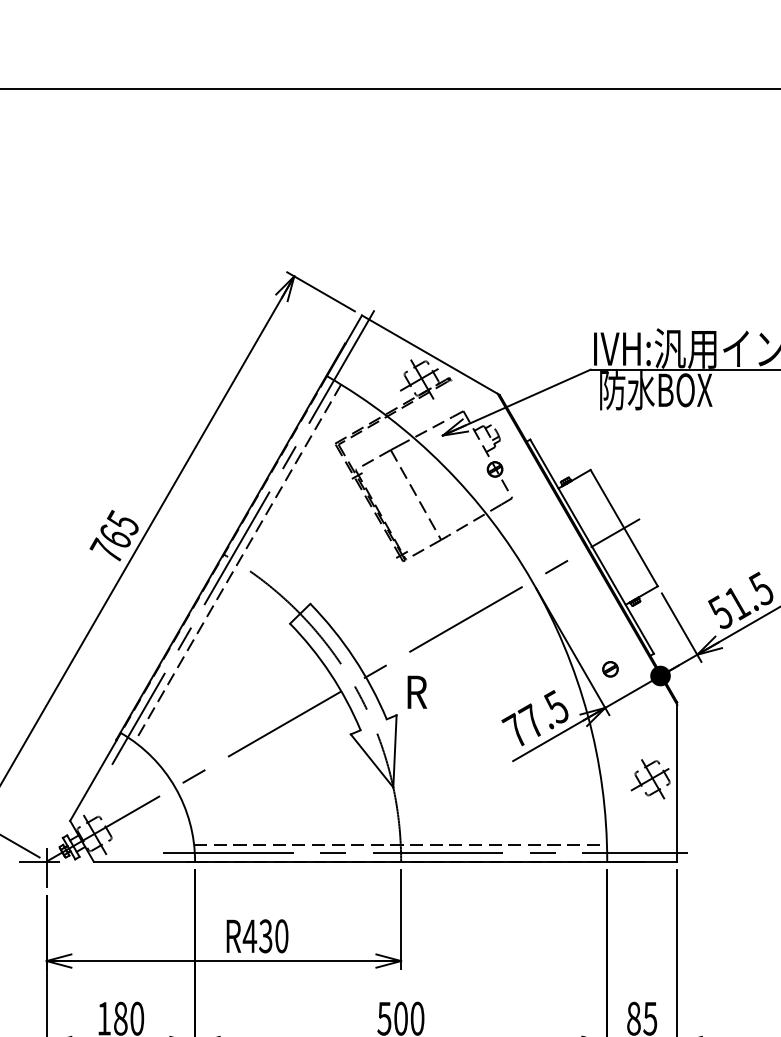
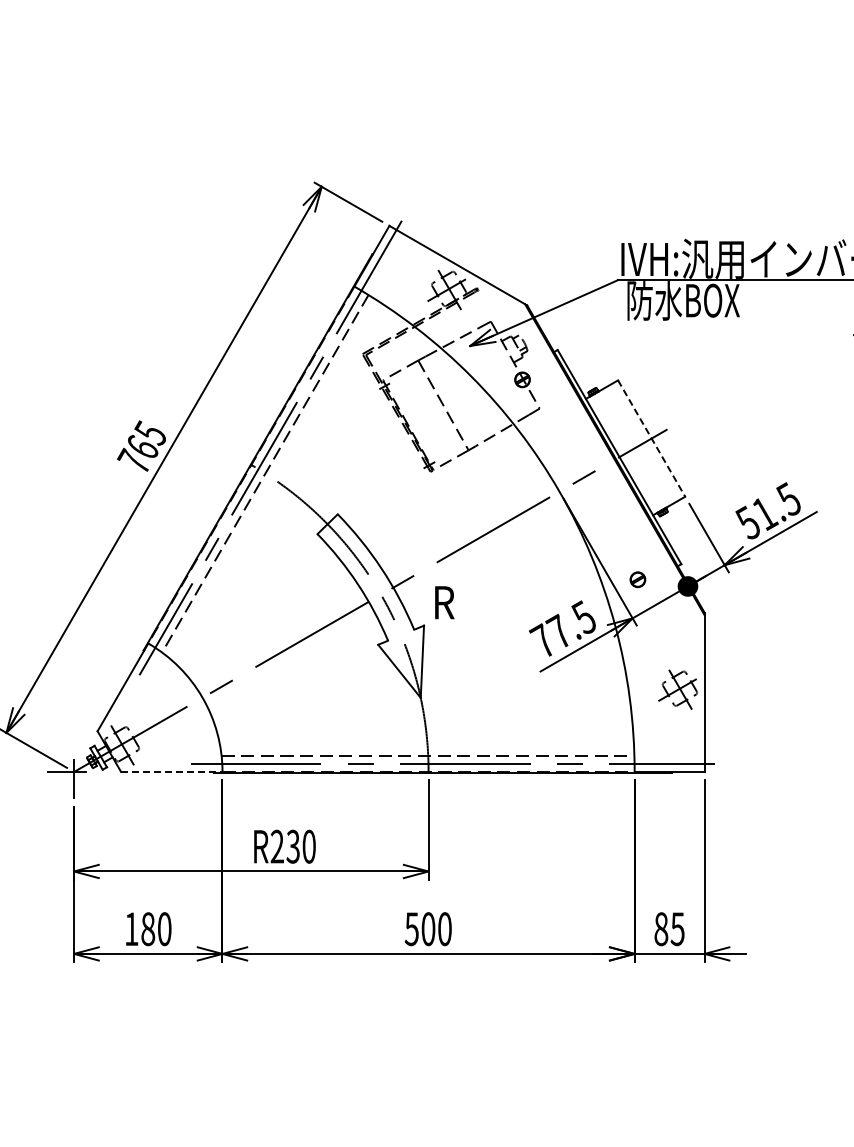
line: (624, 528) -> (651, 438), solid -> dashed
line: (144, 861) -> (171, 771), solid -> dashed
text: (250, 936) -> (277, 846), R430 -> R230

